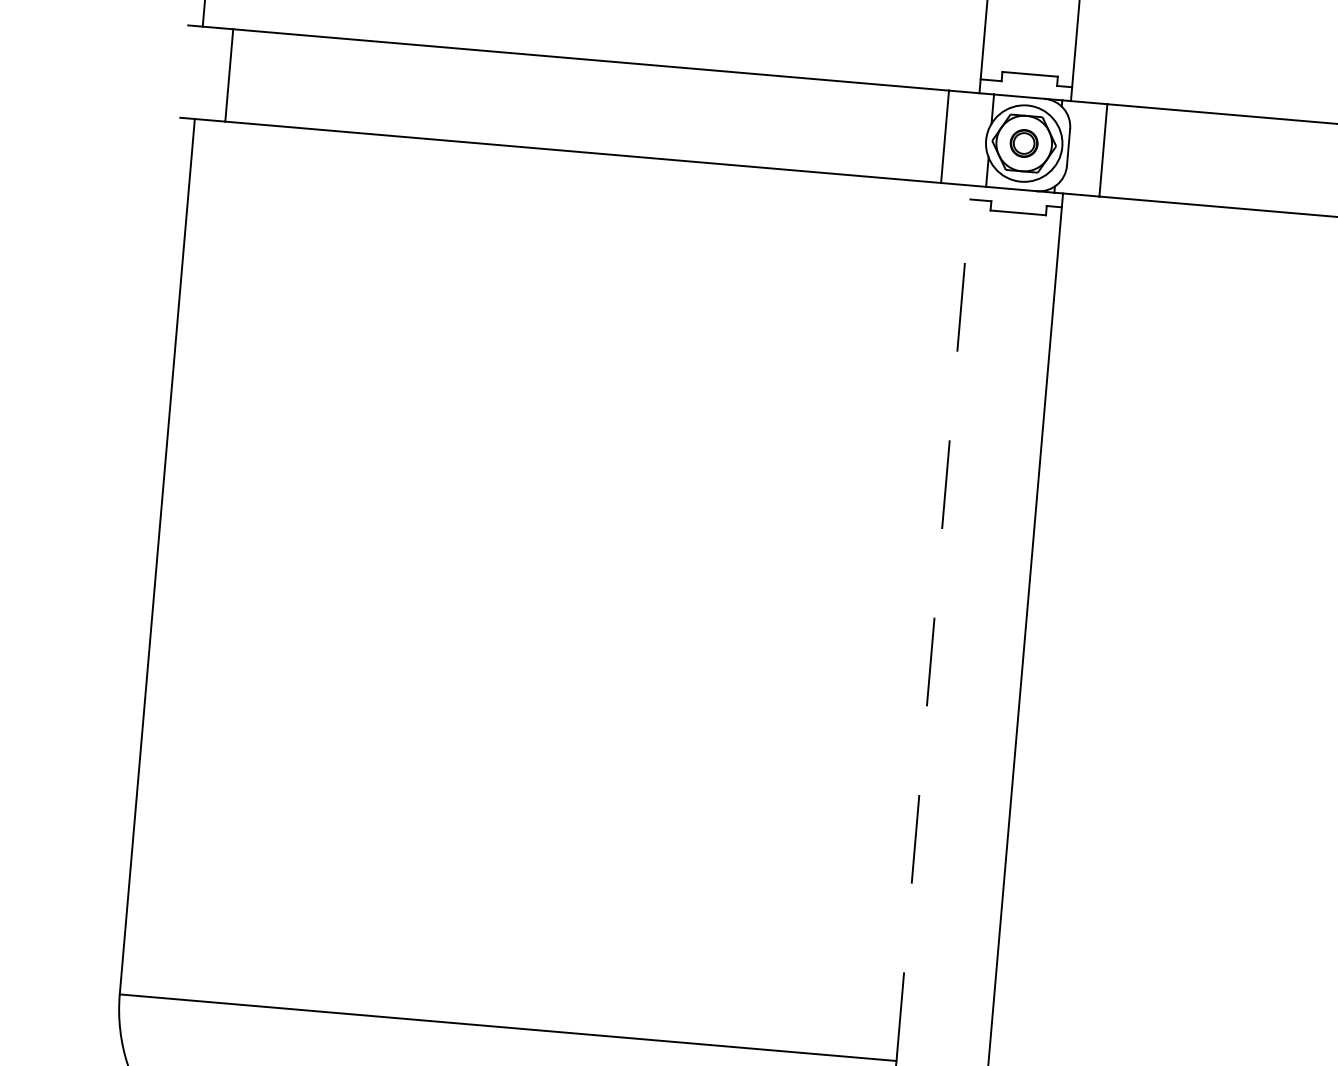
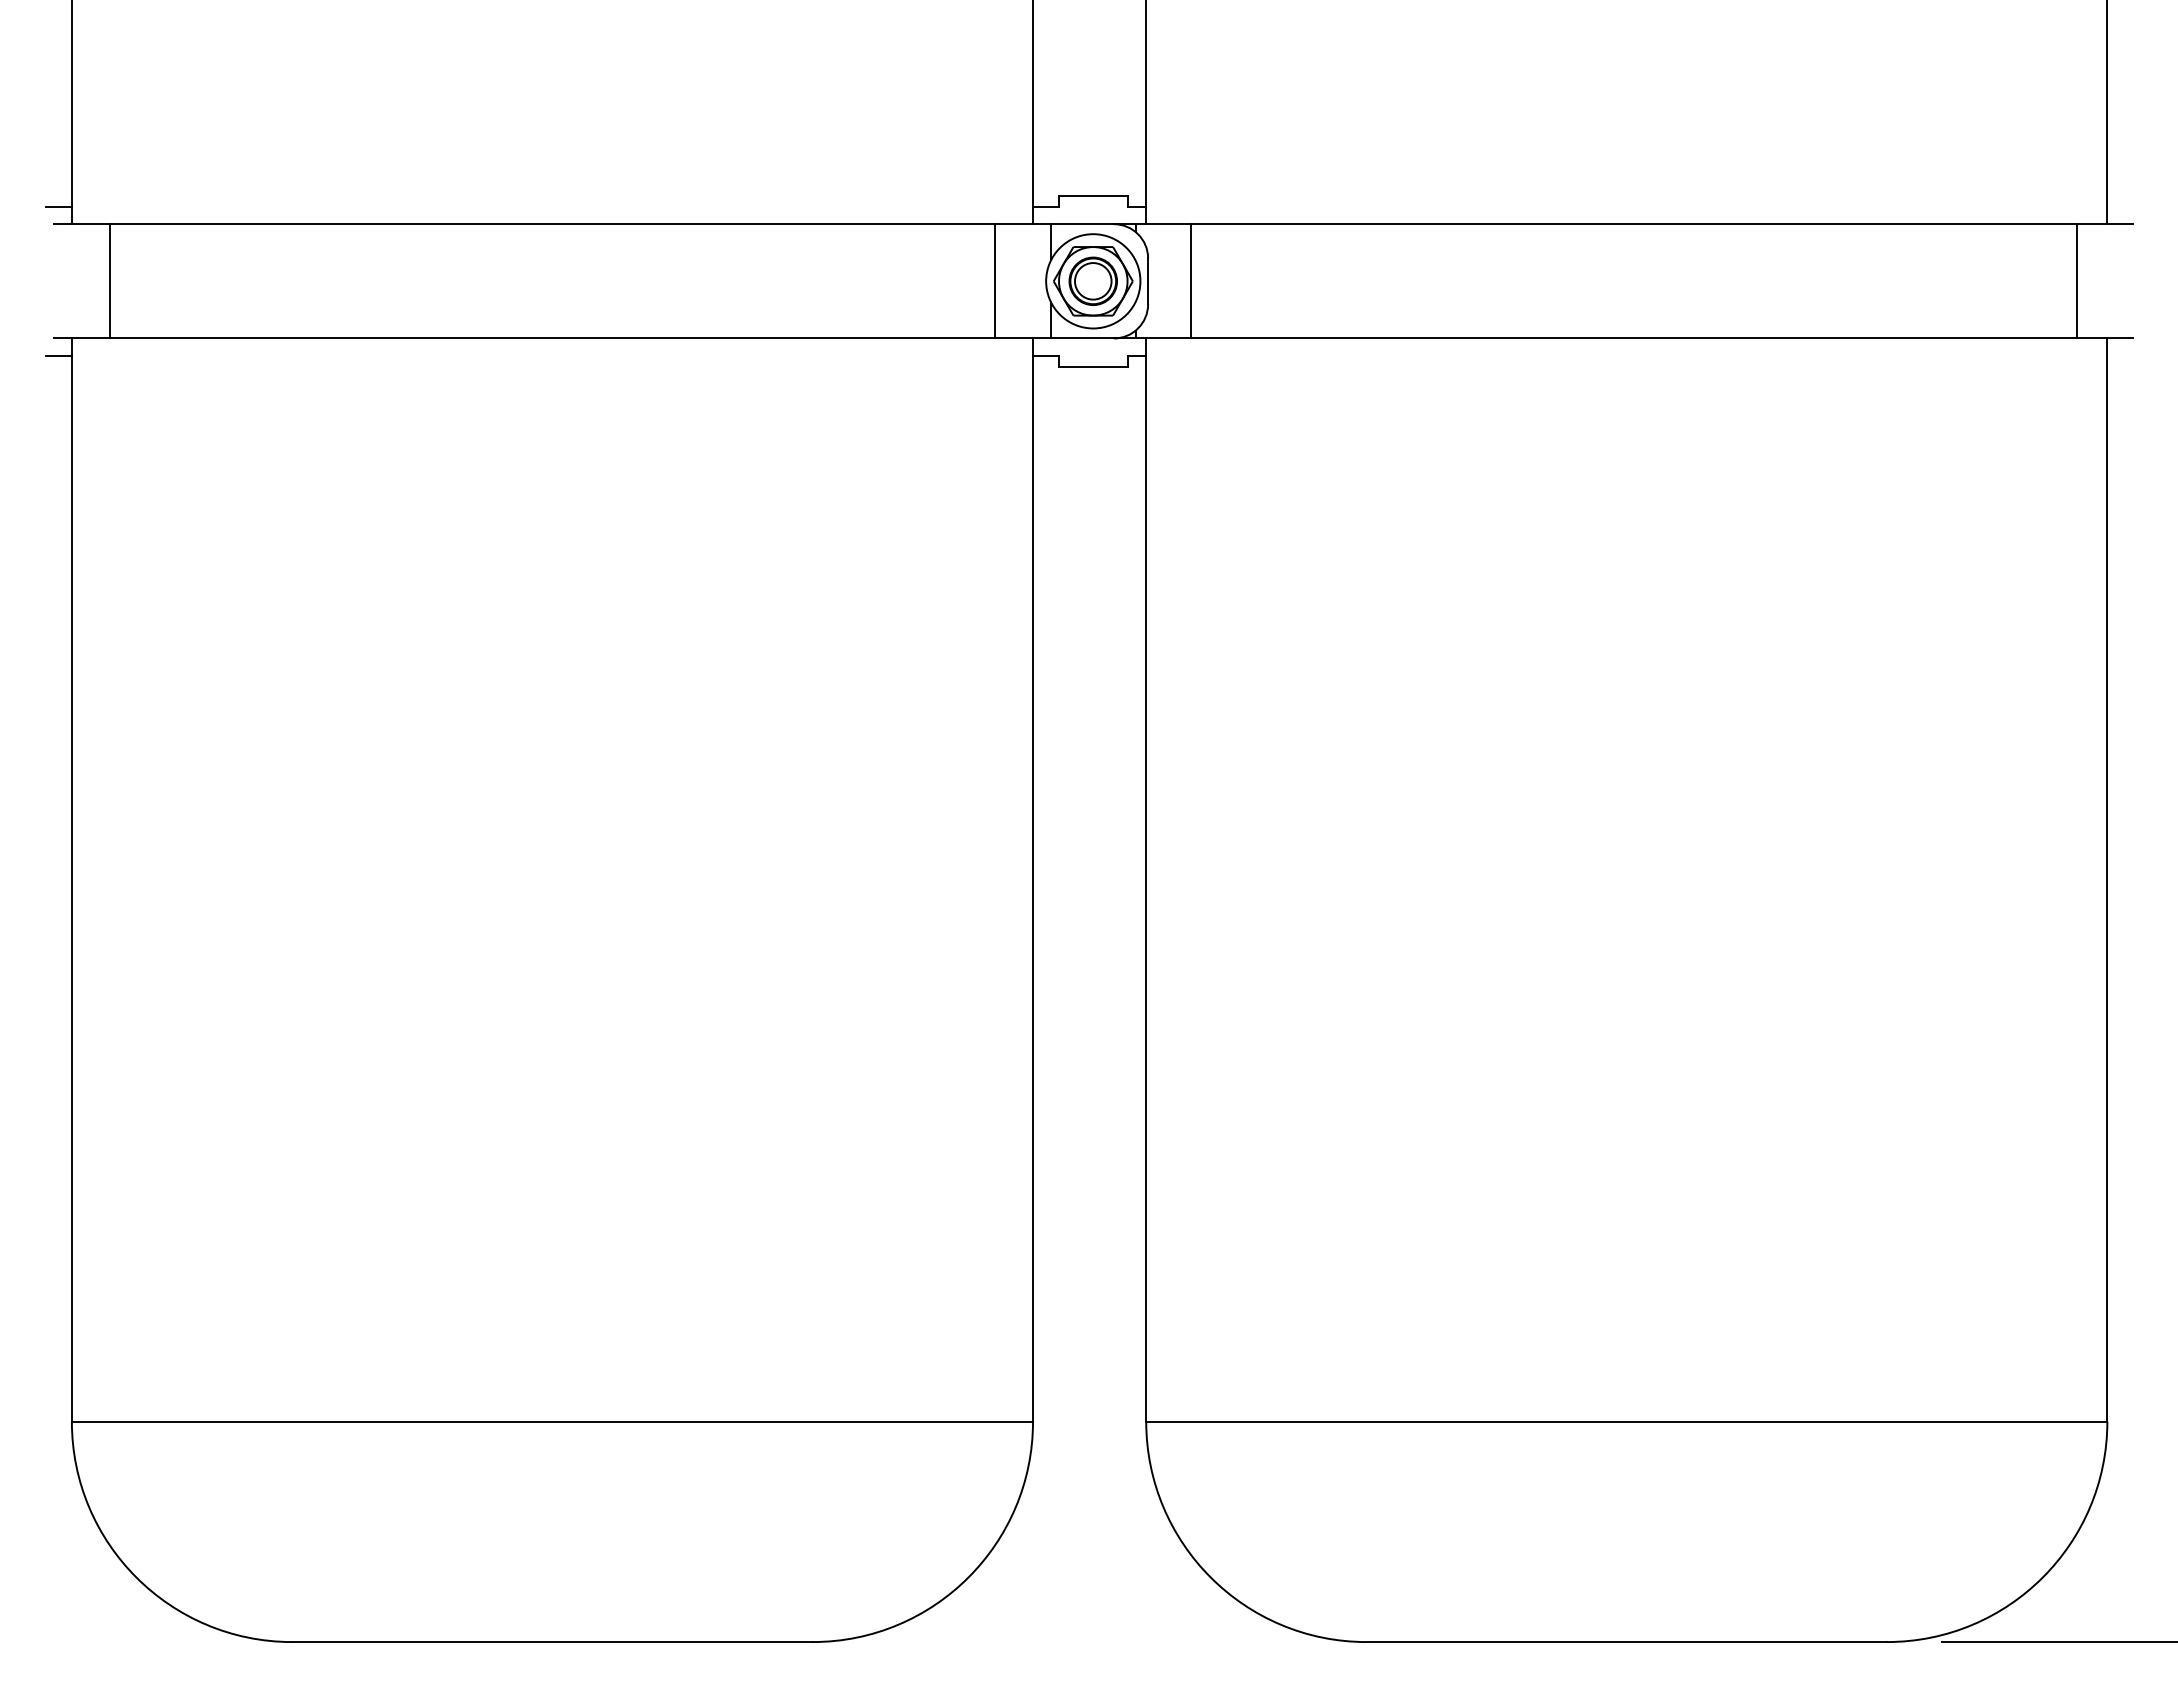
line: (193, 12) -> (58, 207), added
line: (182, 131) -> (58, 355), added
part: (1023, 142) -> (1092, 280), size x1.43
line: (934, 623) -> (1033, 880), dashed -> solid

